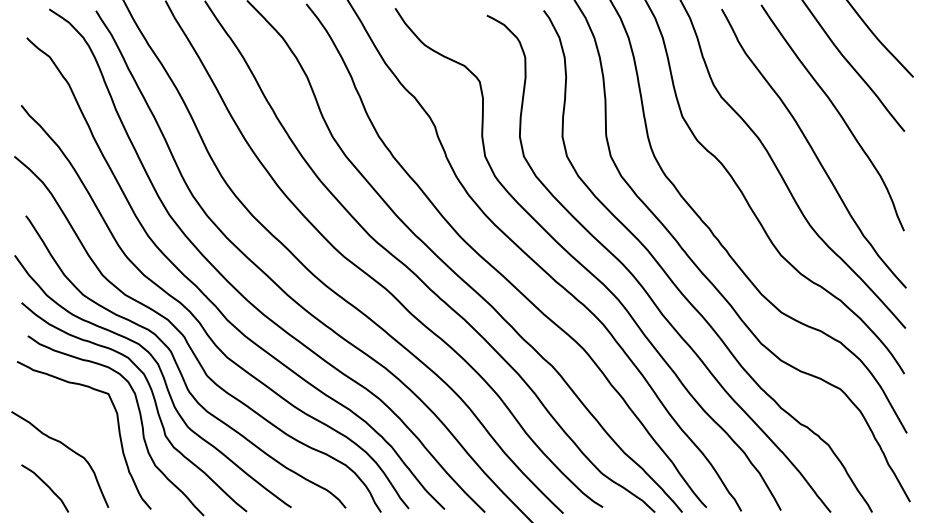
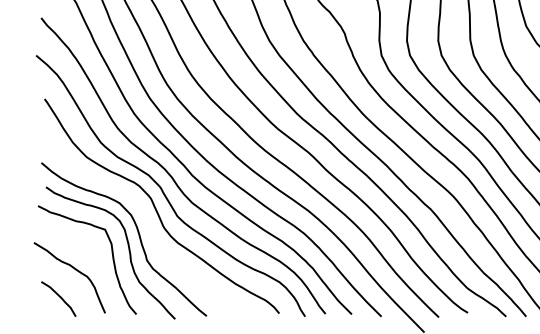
curve: (162, 377) -> (144, 217), removed

